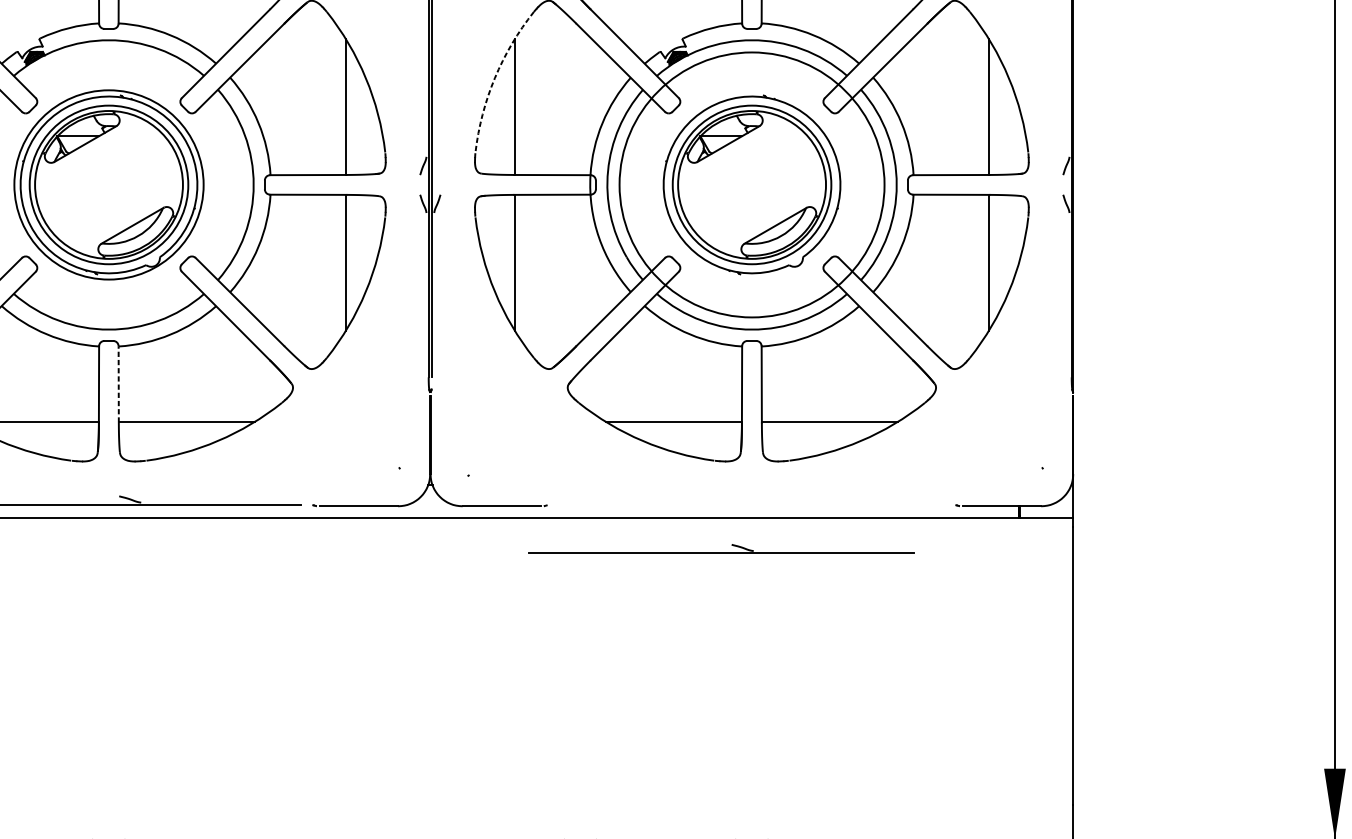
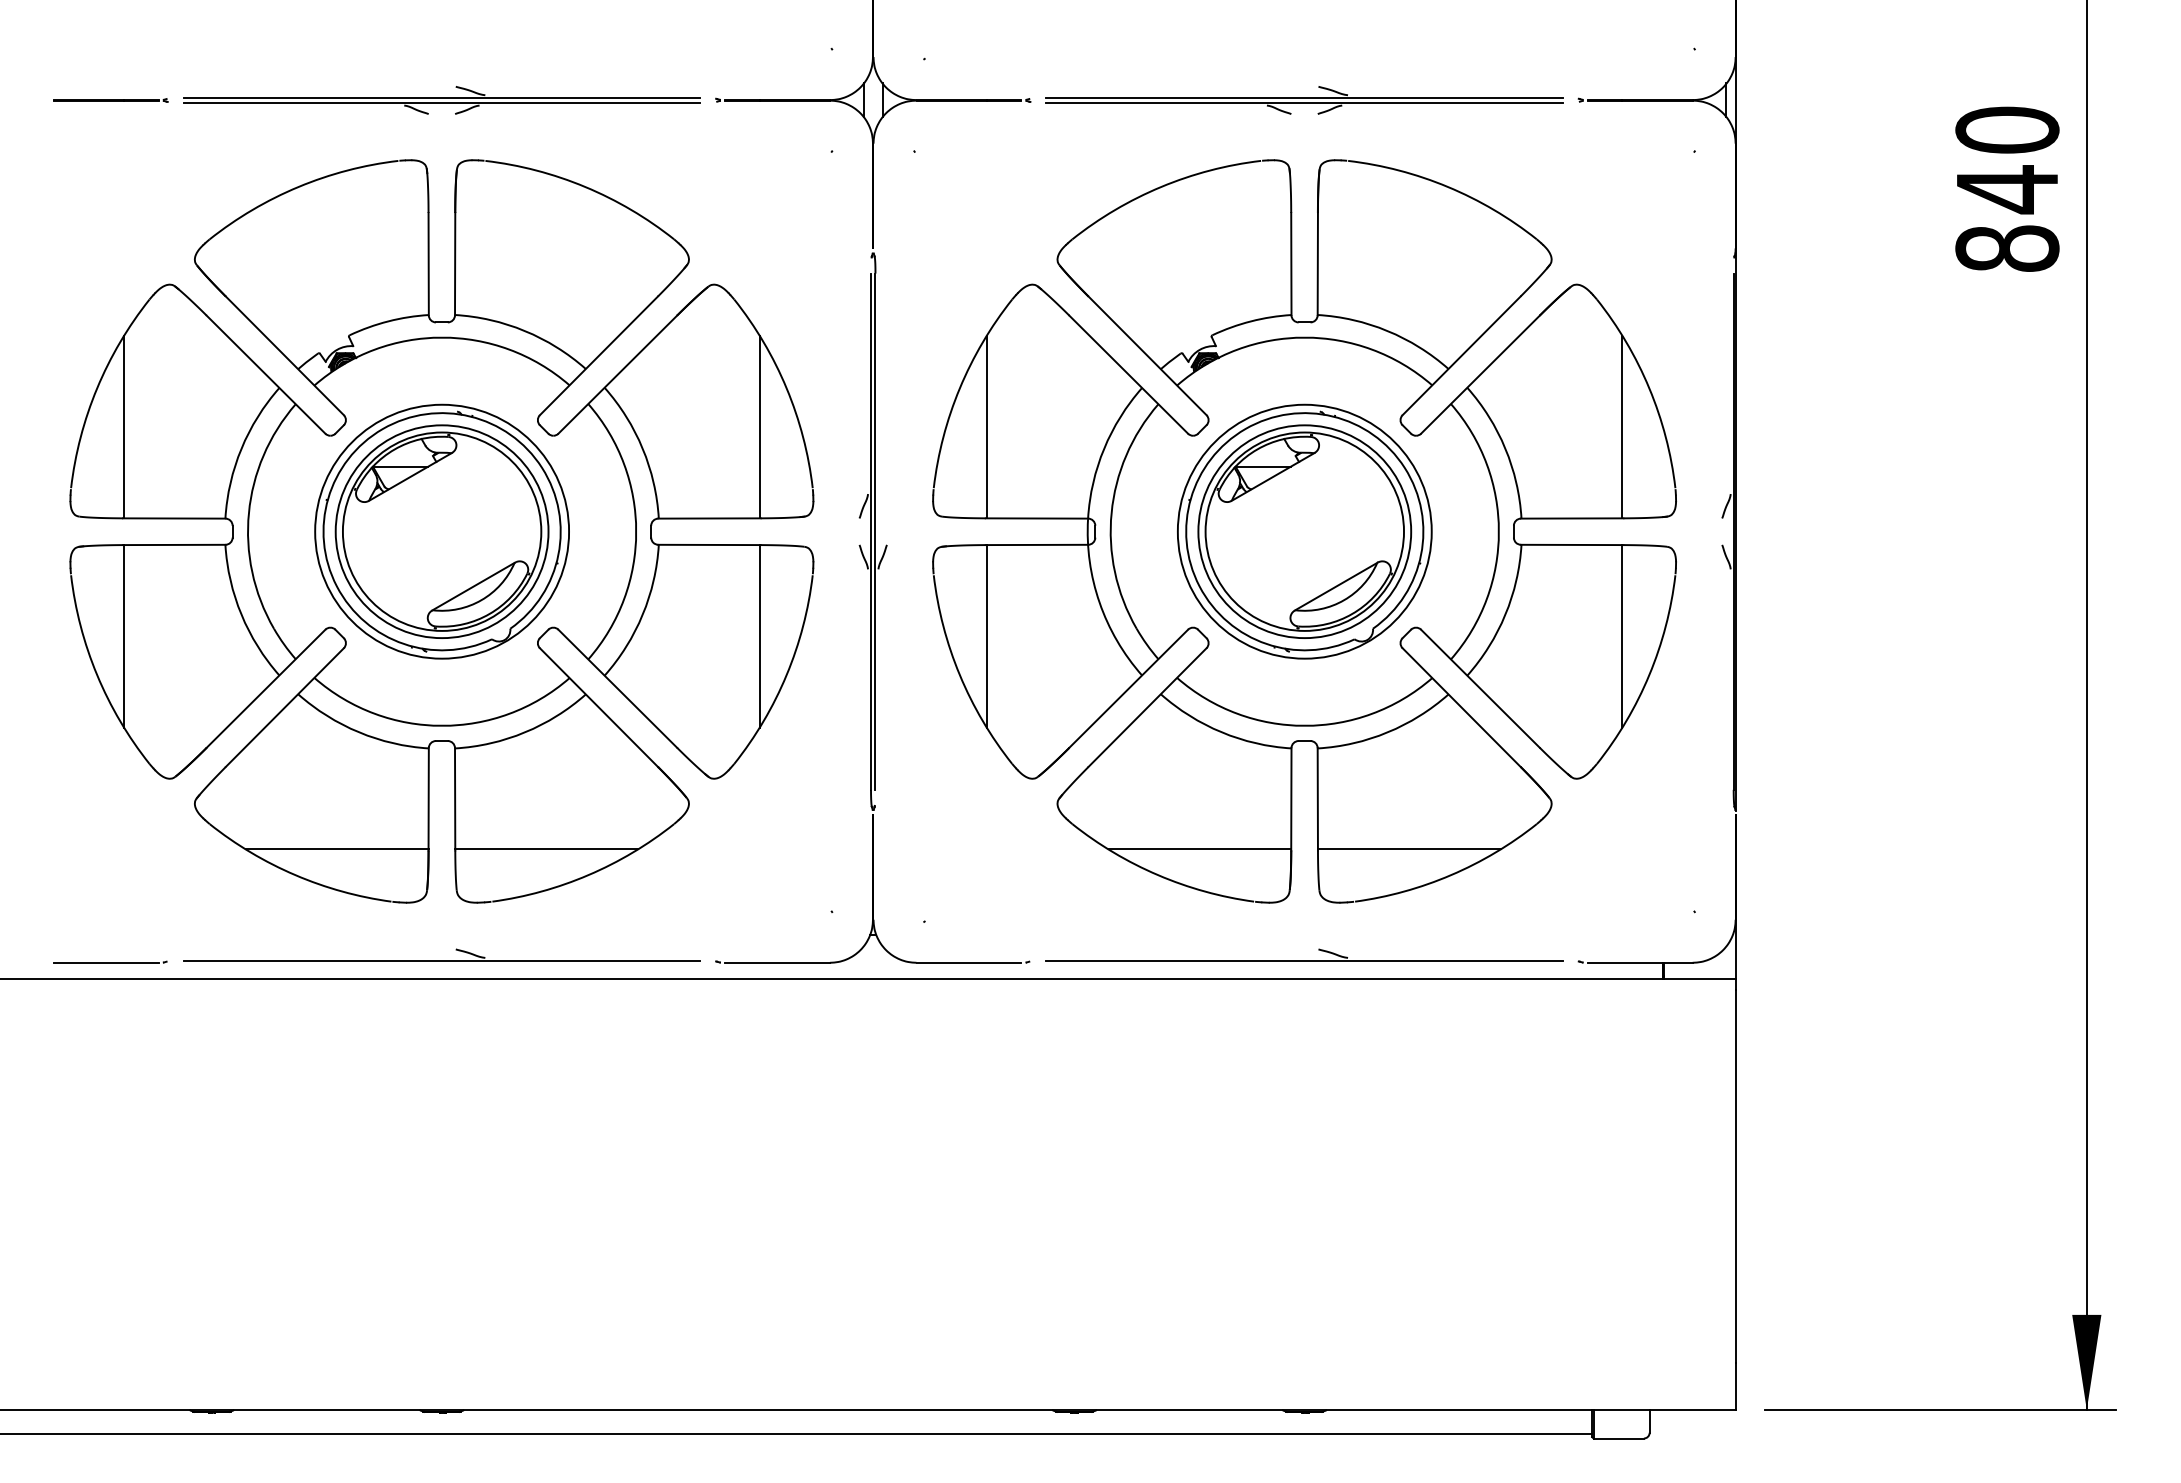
arc: (494, 78) -> (959, 388), dashed -> solid
circle: (751, 184) -> (1304, 531), size x0.71
line: (118, 383) -> (455, 798), dashed -> solid
part: (721, 548) -> (1304, 954), moved

